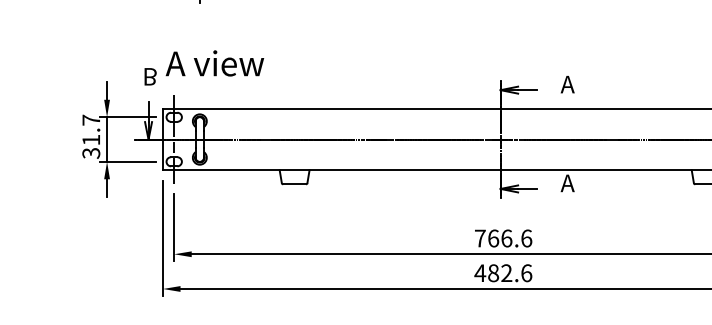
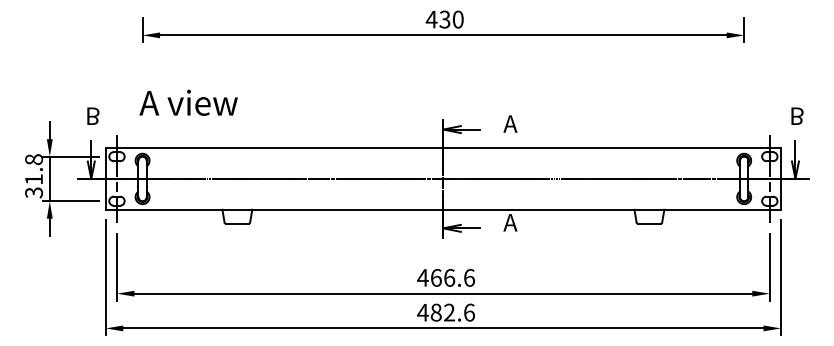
text: (214, 63) -> (188, 102), moved
text: (91, 120) -> (34, 159), 31.7 -> 31.8
text: (479, 238) -> (422, 277), 766.6 -> 466.6

